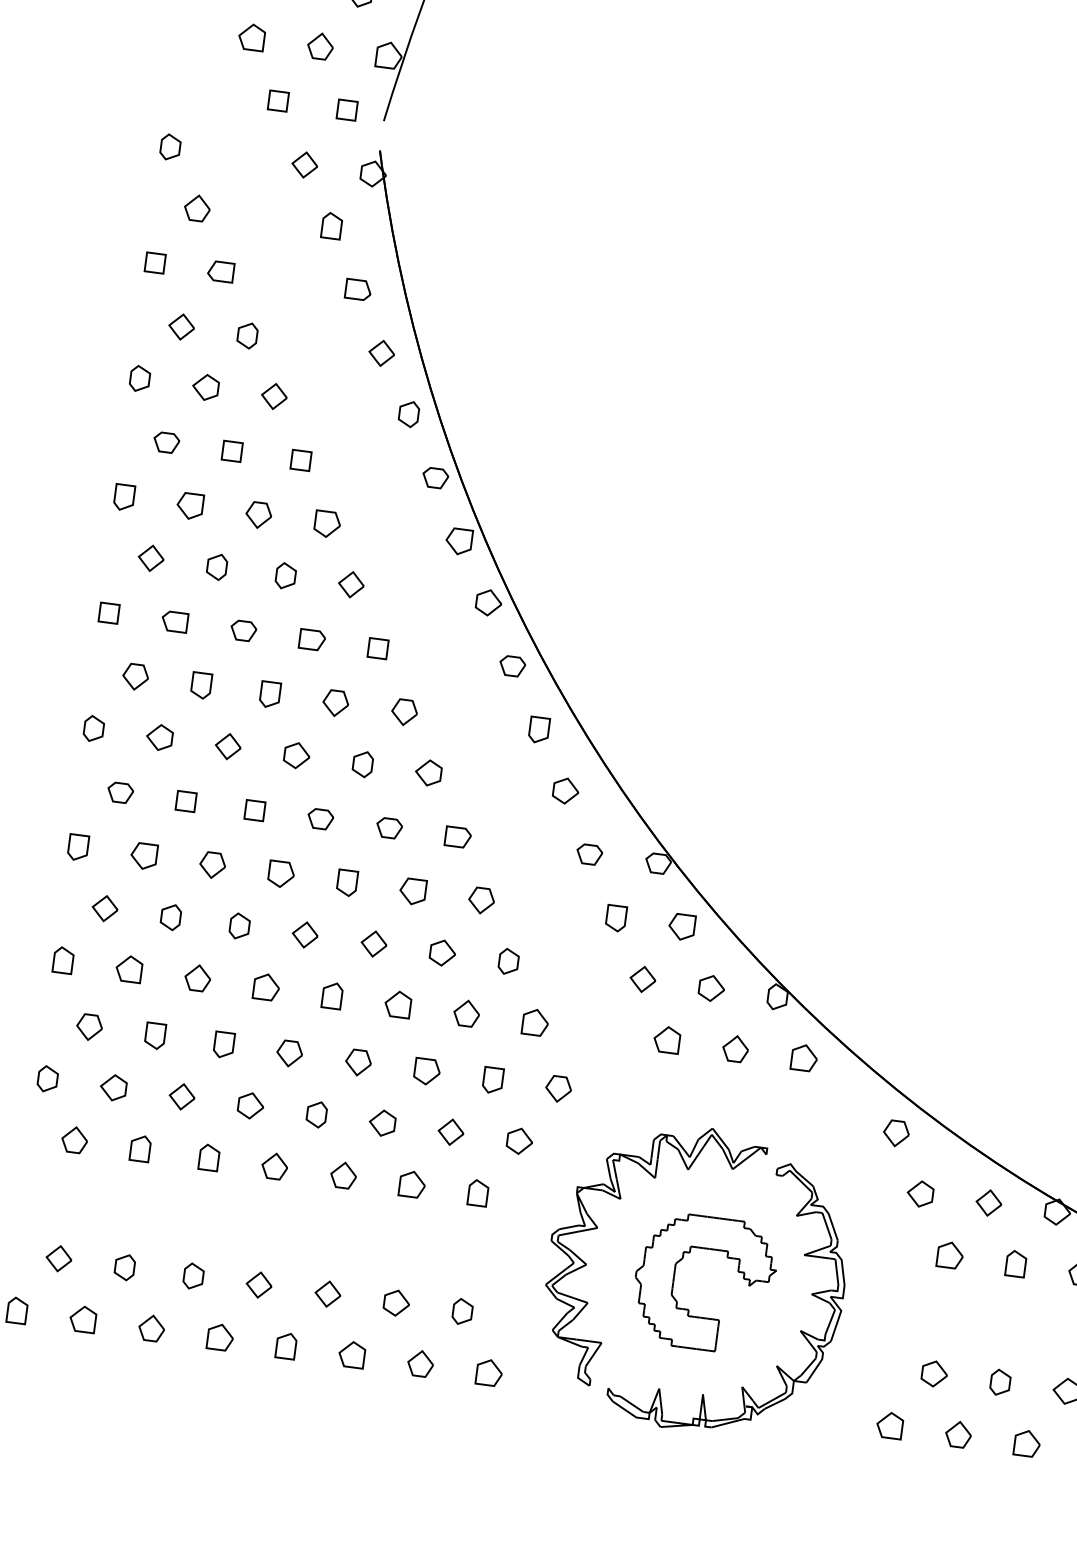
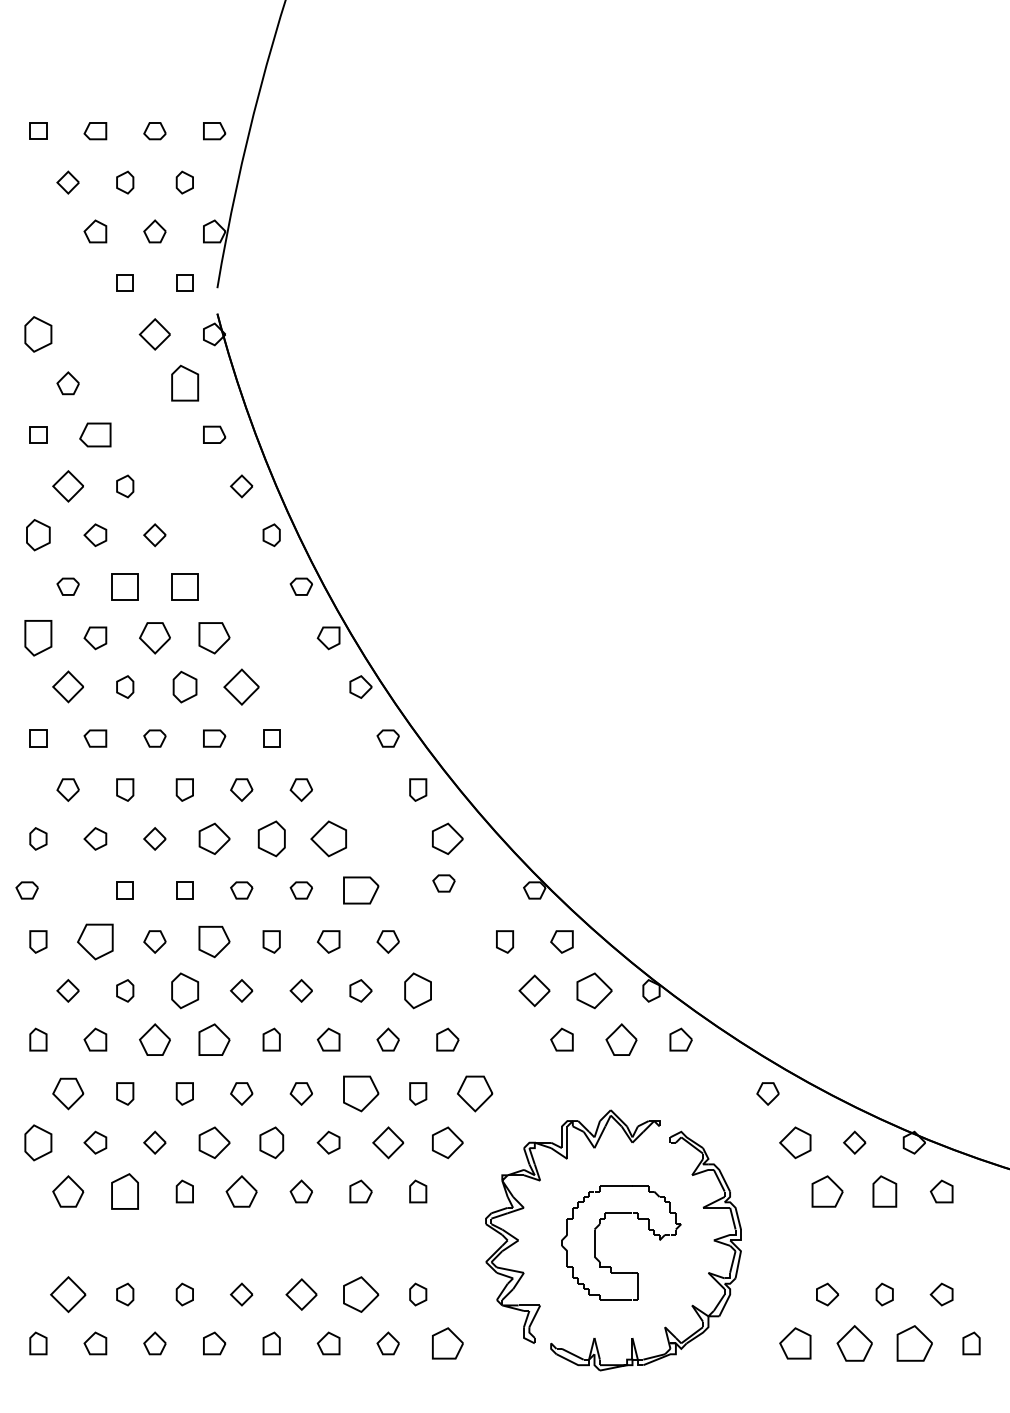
part: (170, 147) -> (38, 334), size x1.6
part: (304, 165) -> (154, 334), size x1.4
part: (331, 226) -> (184, 383), size x1.6
part: (221, 271) -> (95, 434), size x1.4
part: (180, 327) -> (67, 486), size x1.4
part: (140, 379) -> (38, 535), size x1.4
part: (231, 450) -> (124, 586), size x1.6
part: (300, 460) -> (184, 586), size x1.6
part: (124, 497) -> (38, 638), size x1.6
part: (258, 515) -> (154, 638), size x1.4
part: (327, 524) -> (214, 638), size x1.4
part: (150, 558) -> (67, 687), size x1.4
part: (285, 575) -> (184, 686), size x1.4
part: (351, 584) -> (241, 686), size x1.6
part: (296, 755) -> (214, 838), size x1.4
part: (362, 763) -> (271, 838), size x1.6
part: (428, 772) -> (328, 838), size x1.6
part: (565, 790) -> (447, 838), size x1.4
part: (119, 792) -> (26, 890), moved
part: (457, 837) -> (360, 890), size x1.6
part: (588, 854) -> (443, 883), moved
part: (144, 855) -> (95, 941), size x1.6
part: (281, 873) -> (214, 941), size x1.4
part: (239, 925) -> (184, 990), size x1.6
part: (509, 961) -> (418, 990), size x1.6
part: (197, 977) -> (154, 1039), size x1.4
part: (642, 978) -> (534, 990), size x1.4
part: (266, 986) -> (214, 1039), size x1.4
part: (710, 987) -> (593, 990), size x1.6
part: (88, 1026) -> (67, 1093), size x1.4
part: (735, 1048) -> (621, 1039), size x1.4
part: (426, 1071) -> (360, 1093), size x1.6
part: (47, 1078) -> (38, 1142), size x1.6
part: (558, 1088) -> (474, 1093), size x1.6
part: (250, 1105) -> (214, 1142), size x1.4
part: (316, 1114) -> (271, 1142), size x1.4
part: (450, 1131) -> (387, 1142), size x1.4
part: (73, 1139) -> (67, 1191), size x1.4
part: (519, 1140) -> (447, 1142), size x1.4
part: (140, 1148) -> (125, 1191), size x1.6
part: (274, 1166) -> (241, 1191), size x1.4
part: (919, 1193) -> (794, 1142), size x1.4
part: (950, 1255) -> (827, 1191), size x1.4
part: (58, 1258) -> (67, 1294), size x1.6
part: (1015, 1263) -> (884, 1191), size x1.4
part: (326, 1293) -> (300, 1294), size x1.4
part: (396, 1303) -> (360, 1294), size x1.6
part: (488, 1372) -> (447, 1343), size x1.4
part: (888, 1425) -> (794, 1343), size x1.4
part: (958, 1434) -> (854, 1343), size x1.6
part: (1026, 1443) -> (913, 1343), size x1.6

